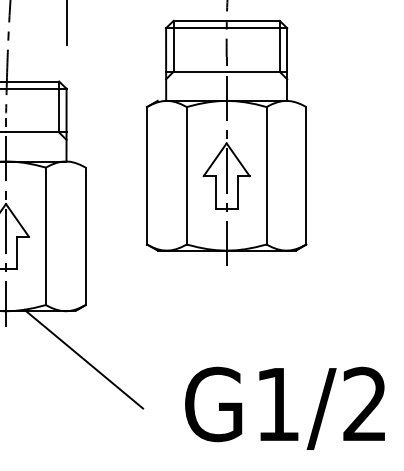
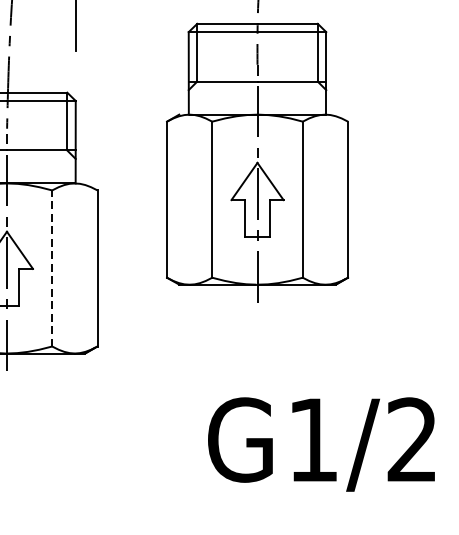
line: (45, 236) -> (51, 268), solid -> dashed
line: (83, 358) -> (94, 407), removed
text: (284, 407) -> (320, 443), moved

